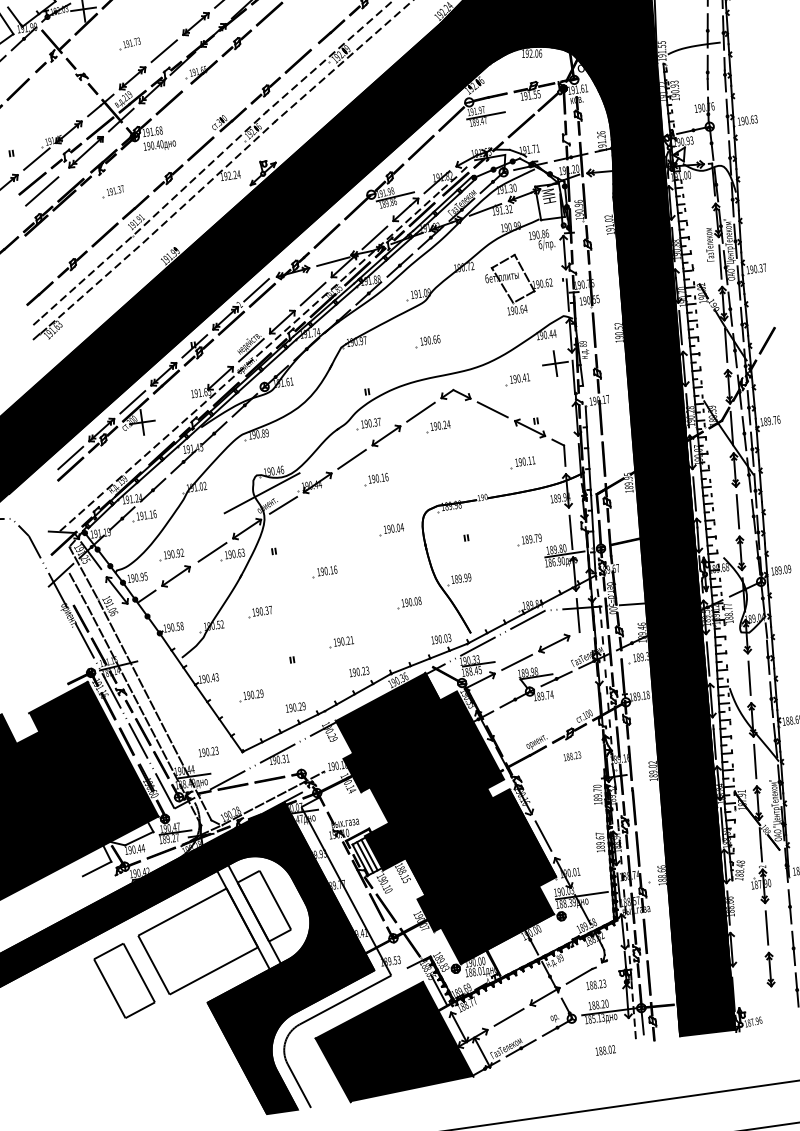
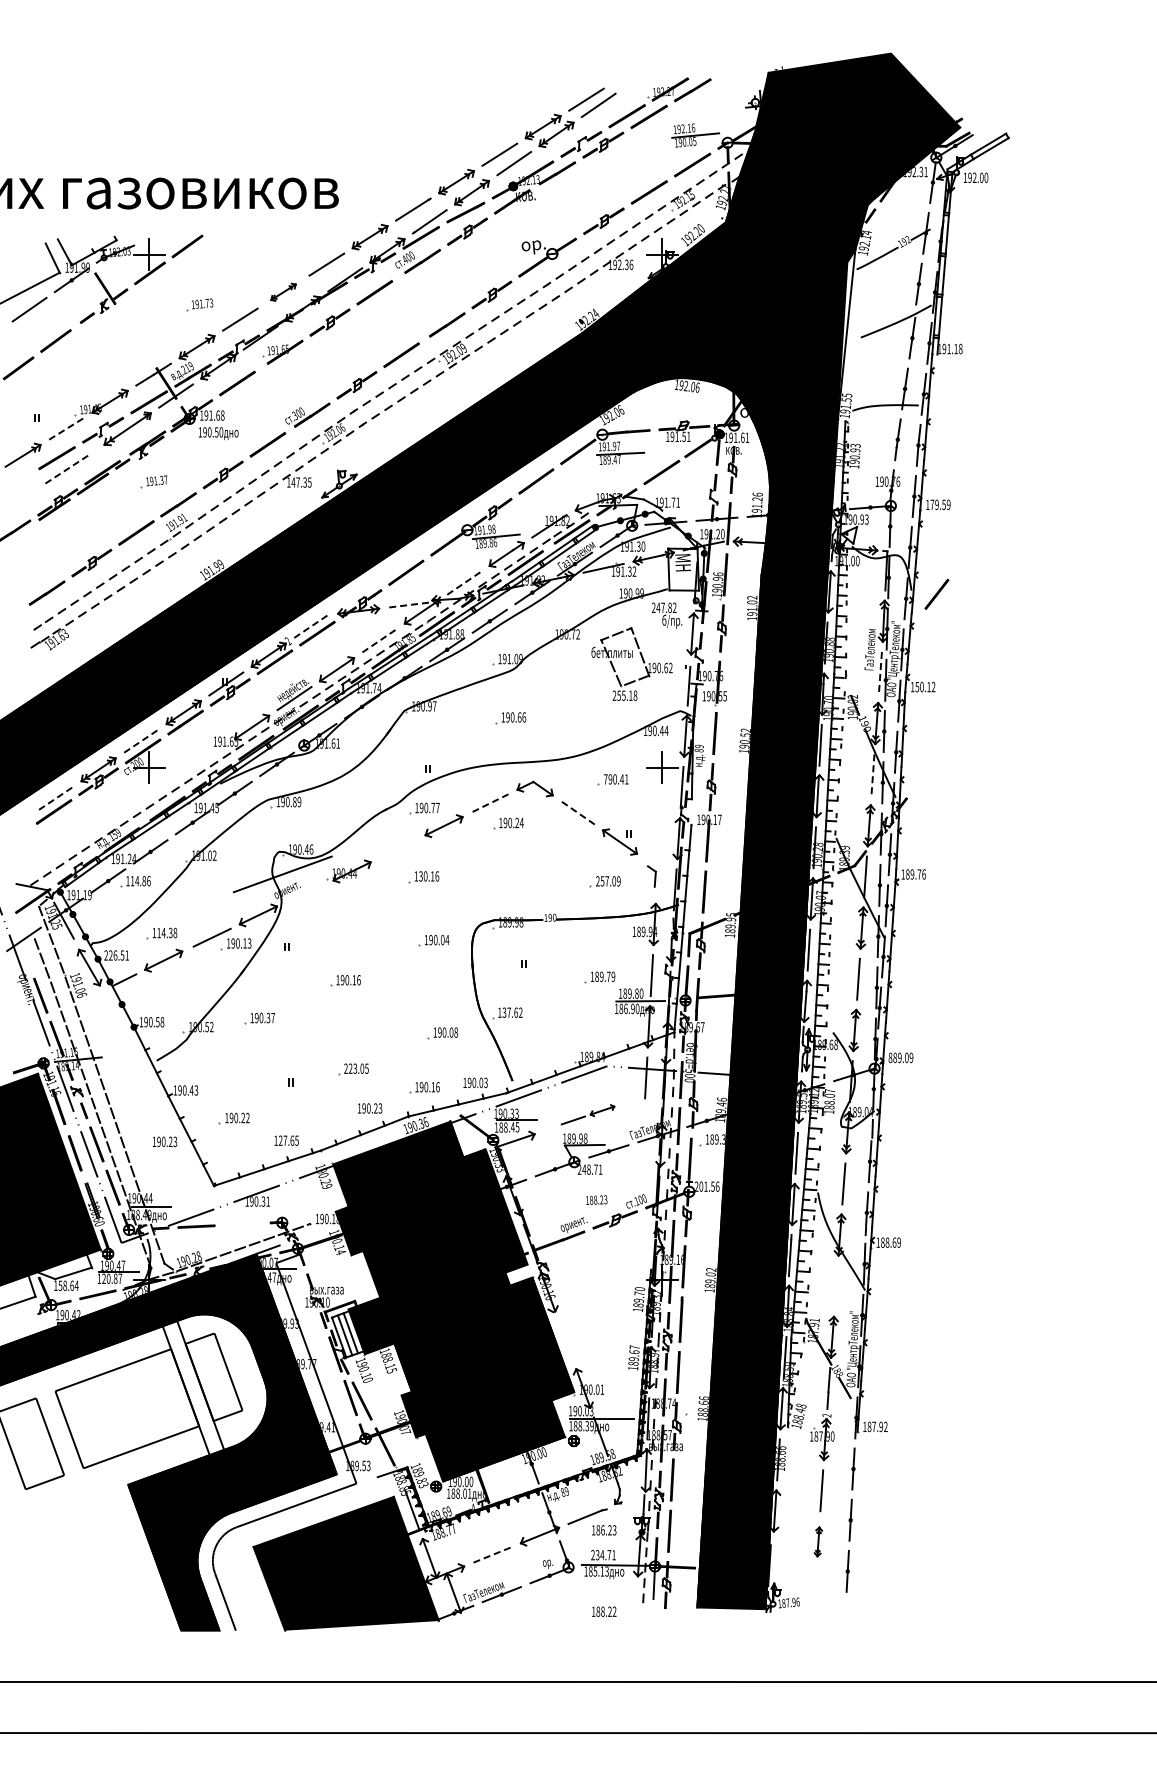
part: (195, 24) -> (283, 292), size x0.7
part: (81, 76) -> (135, 336), removed
text: (538, 93) -> (688, 436), 191.55 -> 191.51
text: (749, 119) -> (940, 504), 190.63 -> 179.59
text: (158, 144) -> (216, 432), 190.40 -> 190.50
line: (36, 158) -> (66, 428), solid -> dashed
text: (232, 175) -> (301, 482), 192.24 -> 147.35
line: (42, 190) -> (67, 468), solid -> dashed
text: (538, 234) -> (663, 607), 190.86 -> 247.82
line: (375, 238) -> (464, 583), solid -> dashed
line: (333, 262) -> (409, 605), solid -> dashed
line: (720, 262) -> (880, 672), solid -> dashed
text: (758, 268) -> (925, 686), 190.37 -> 150.12
line: (256, 290) -> (311, 626), solid -> dashed
line: (313, 293) -> (379, 640), solid -> dashed
text: (516, 309) -> (624, 695), 190.64 -> 255.18
line: (766, 340) -> (936, 593), moved
line: (725, 345) -> (872, 774), solid -> dashed
text: (511, 379) -> (605, 779), 190.41 -> 790.41
line: (133, 402) -> (141, 741), solid -> dashed
line: (492, 409) -> (577, 812), solid -> dashed
line: (421, 412) -> (490, 803), solid -> dashed
text: (375, 422) -> (433, 807), 190.37 -> 190.77
part: (559, 452) -> (651, 876), size x0.6
line: (71, 458) -> (56, 798), solid -> dashed
line: (351, 459) -> (397, 848), removed
text: (525, 461) -> (608, 881), 190.11 -> 257.09
text: (373, 479) -> (420, 876), 190.16 -> 130.16
line: (283, 505) -> (306, 892), removed
text: (146, 514) -> (138, 880), 191.16 -> 114.86
text: (175, 553) -> (167, 932), 190.92 -> 114.38
text: (239, 553) -> (244, 943), 190.63 -> 190.13
text: (772, 571) -> (890, 1057), 189.09 -> 889.09
text: (137, 577) -> (116, 955), 190.95 -> 226.51
text: (462, 578) -> (512, 1012), 189.99 -> 137.62
text: (727, 608) -> (829, 1095), 188.77 -> 188.07
text: (343, 641) -> (356, 1068), 190.21 -> 223.05
part: (400, 648) -> (424, 1087), added
part: (535, 651) -> (587, 1114), size x0.6
text: (261, 693) -> (247, 1118), 190.29 -> 190.22
text: (543, 695) -> (589, 1169), 189.74 -> 248.71
text: (639, 696) -> (706, 1186), 189.18 -> 201.56
text: (297, 706) -> (288, 1140), 190.29 -> 127.65
text: (208, 751) -> (164, 1141), moved
text: (572, 755) -> (596, 1199), moved
line: (754, 761) -> (835, 1285), removed
line: (269, 779) -> (242, 1224), removed
line: (543, 836) -> (565, 1340), removed
text: (168, 838) -> (109, 1278), 189.27 -> 120.87
text: (134, 849) -> (65, 1285), 190.44 -> 158.64
part: (770, 969) -> (818, 1541), size x0.7
text: (594, 985) -> (602, 1530), 188.23 -> 186.23
text: (598, 1005) -> (603, 1555), 188.20 -> 234.71
line: (509, 1017) -> (492, 1554), solid -> dashed
text: (609, 1049) -> (609, 1611), 188.02 -> 188.22

